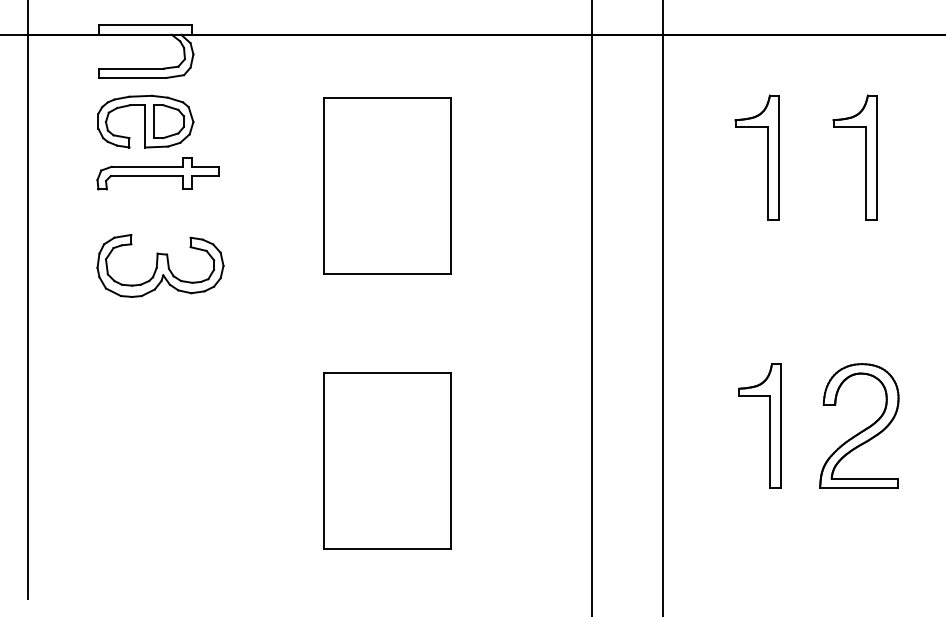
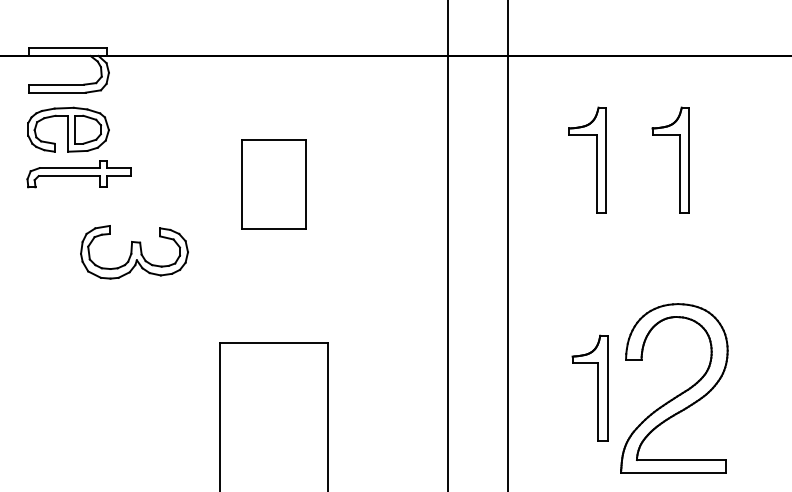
part: (387, 185) -> (273, 183), size x0.6
part: (160, 265) -> (134, 251), moved
part: (859, 425) -> (674, 387), size x1.6

